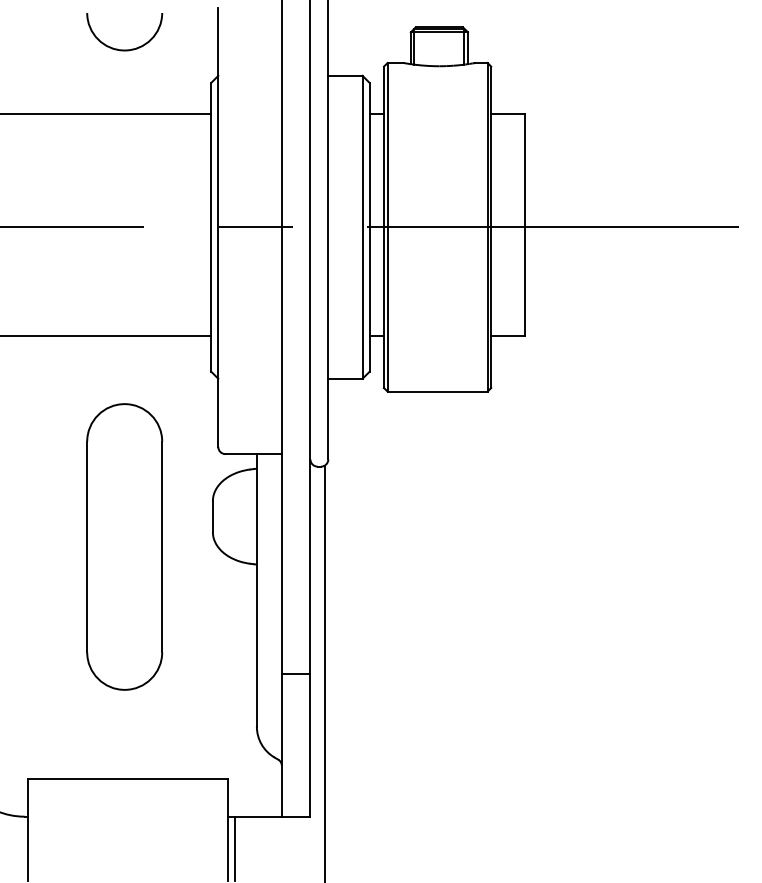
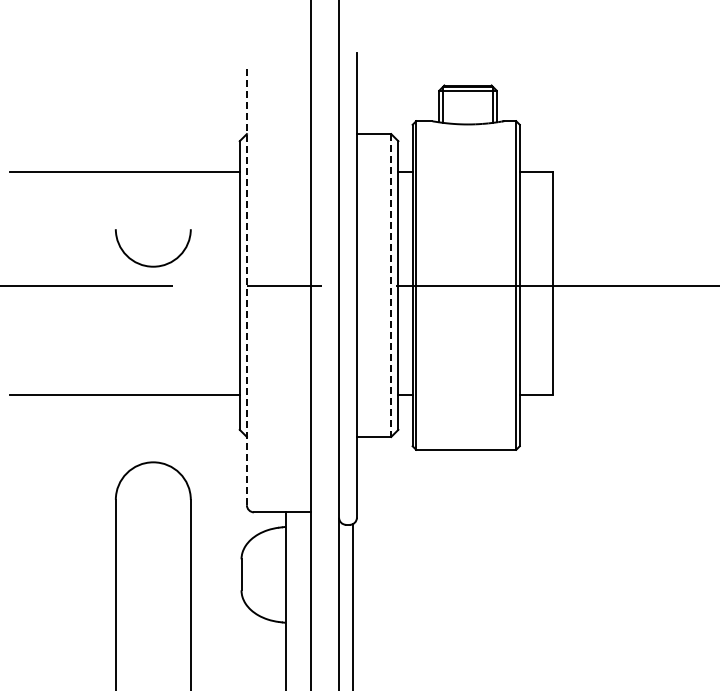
arc: (124, 49) -> (153, 265), moved
line: (218, 227) -> (247, 285), solid -> dashed
line: (362, 227) -> (391, 285), solid -> dashed

